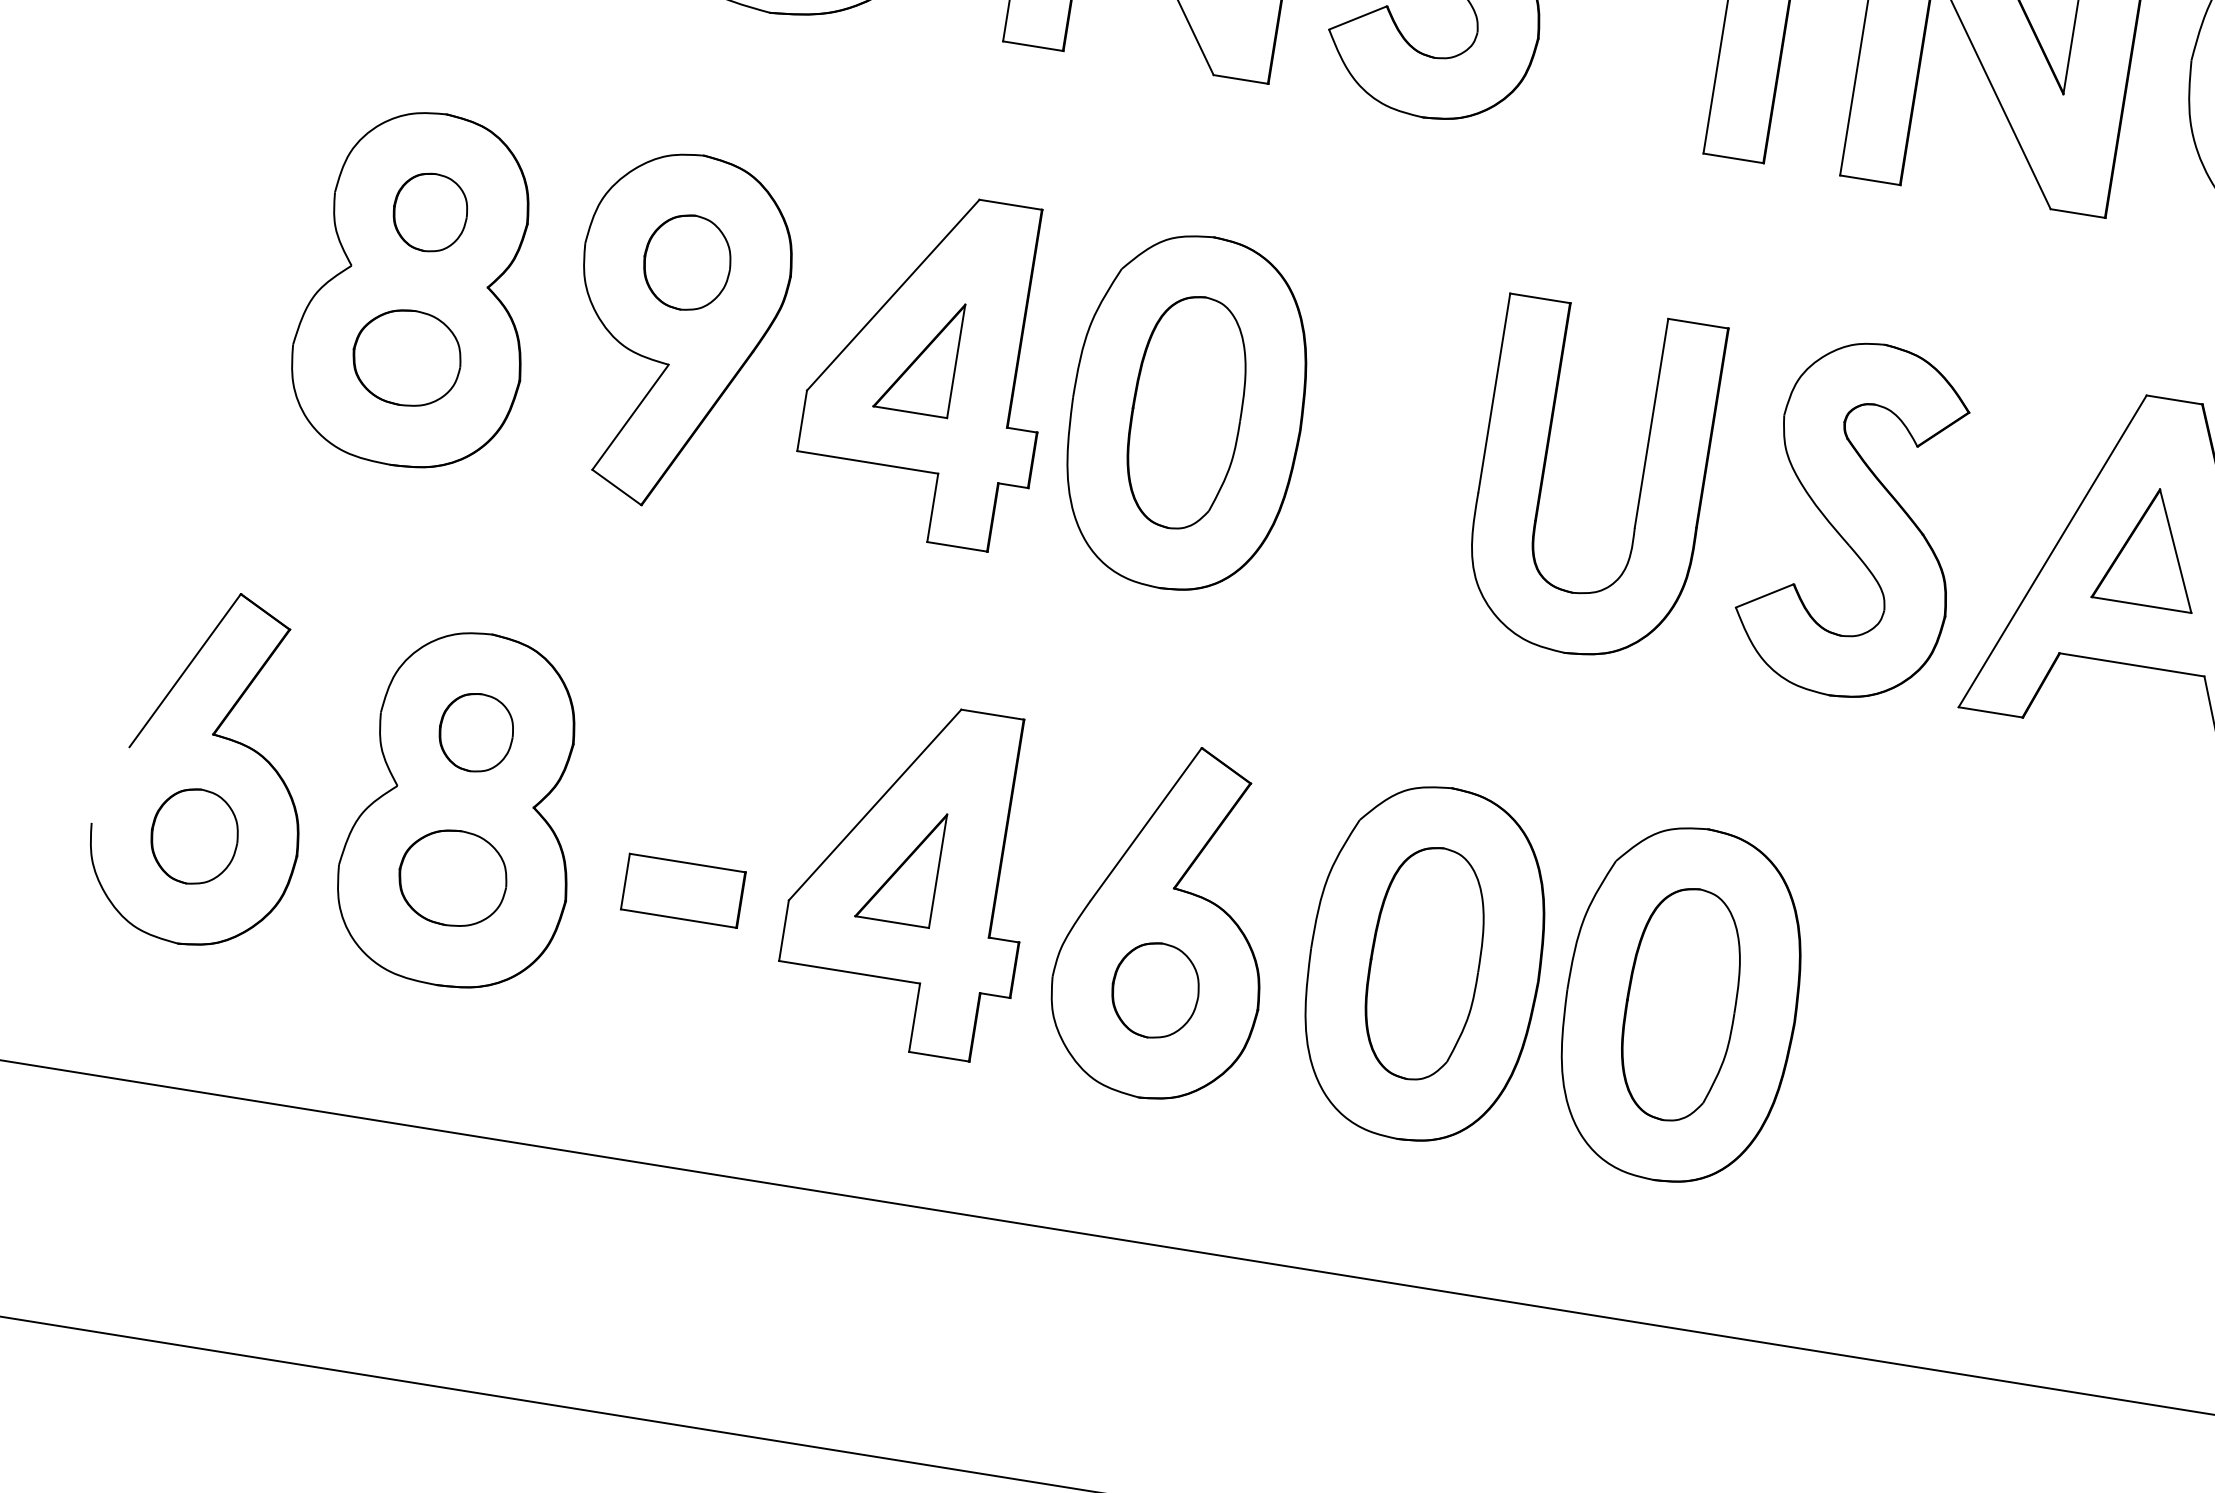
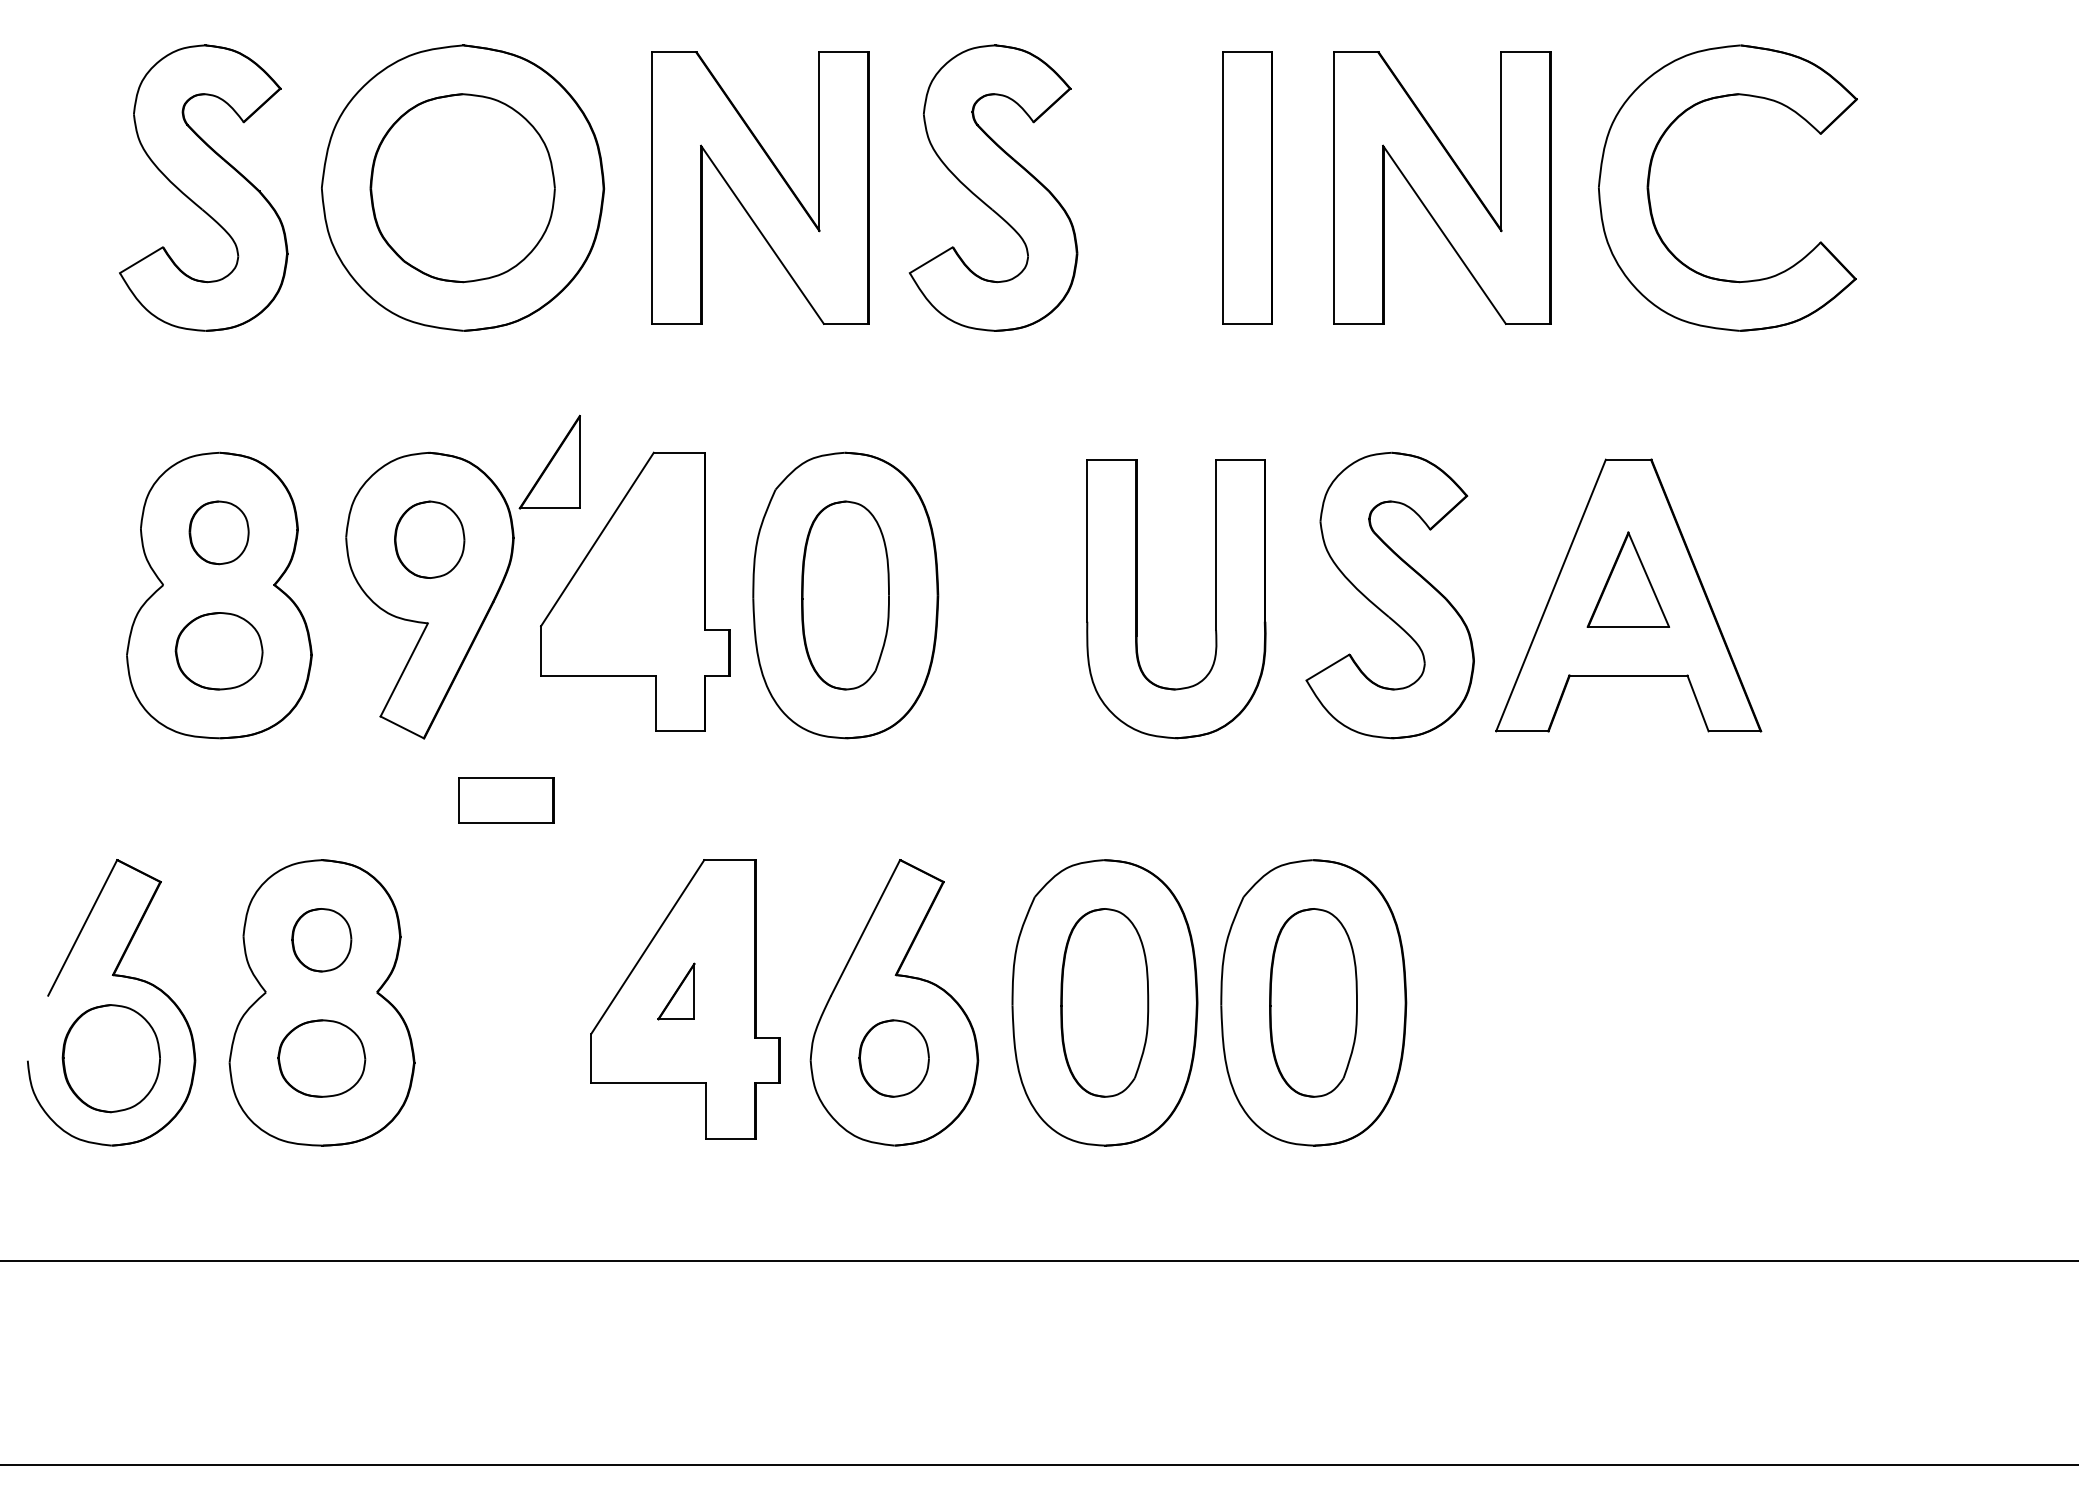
part: (919, 354) -> (549, 461), moved
part: (193, 836) -> (110, 1058), size x1.4
part: (901, 865) -> (676, 991), size x0.6
part: (683, 890) -> (506, 800), moved

